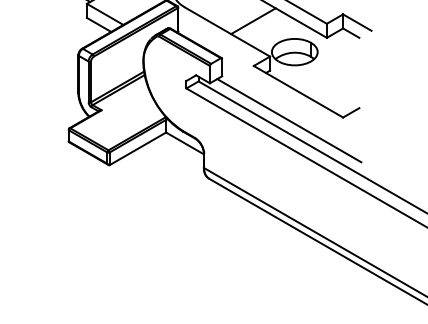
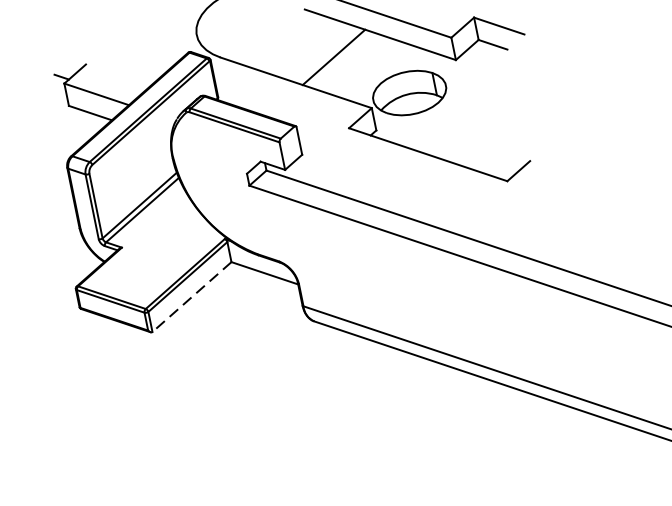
line: (289, 120) -> (423, 203), removed
line: (137, 148) -> (191, 296), solid -> dashed

